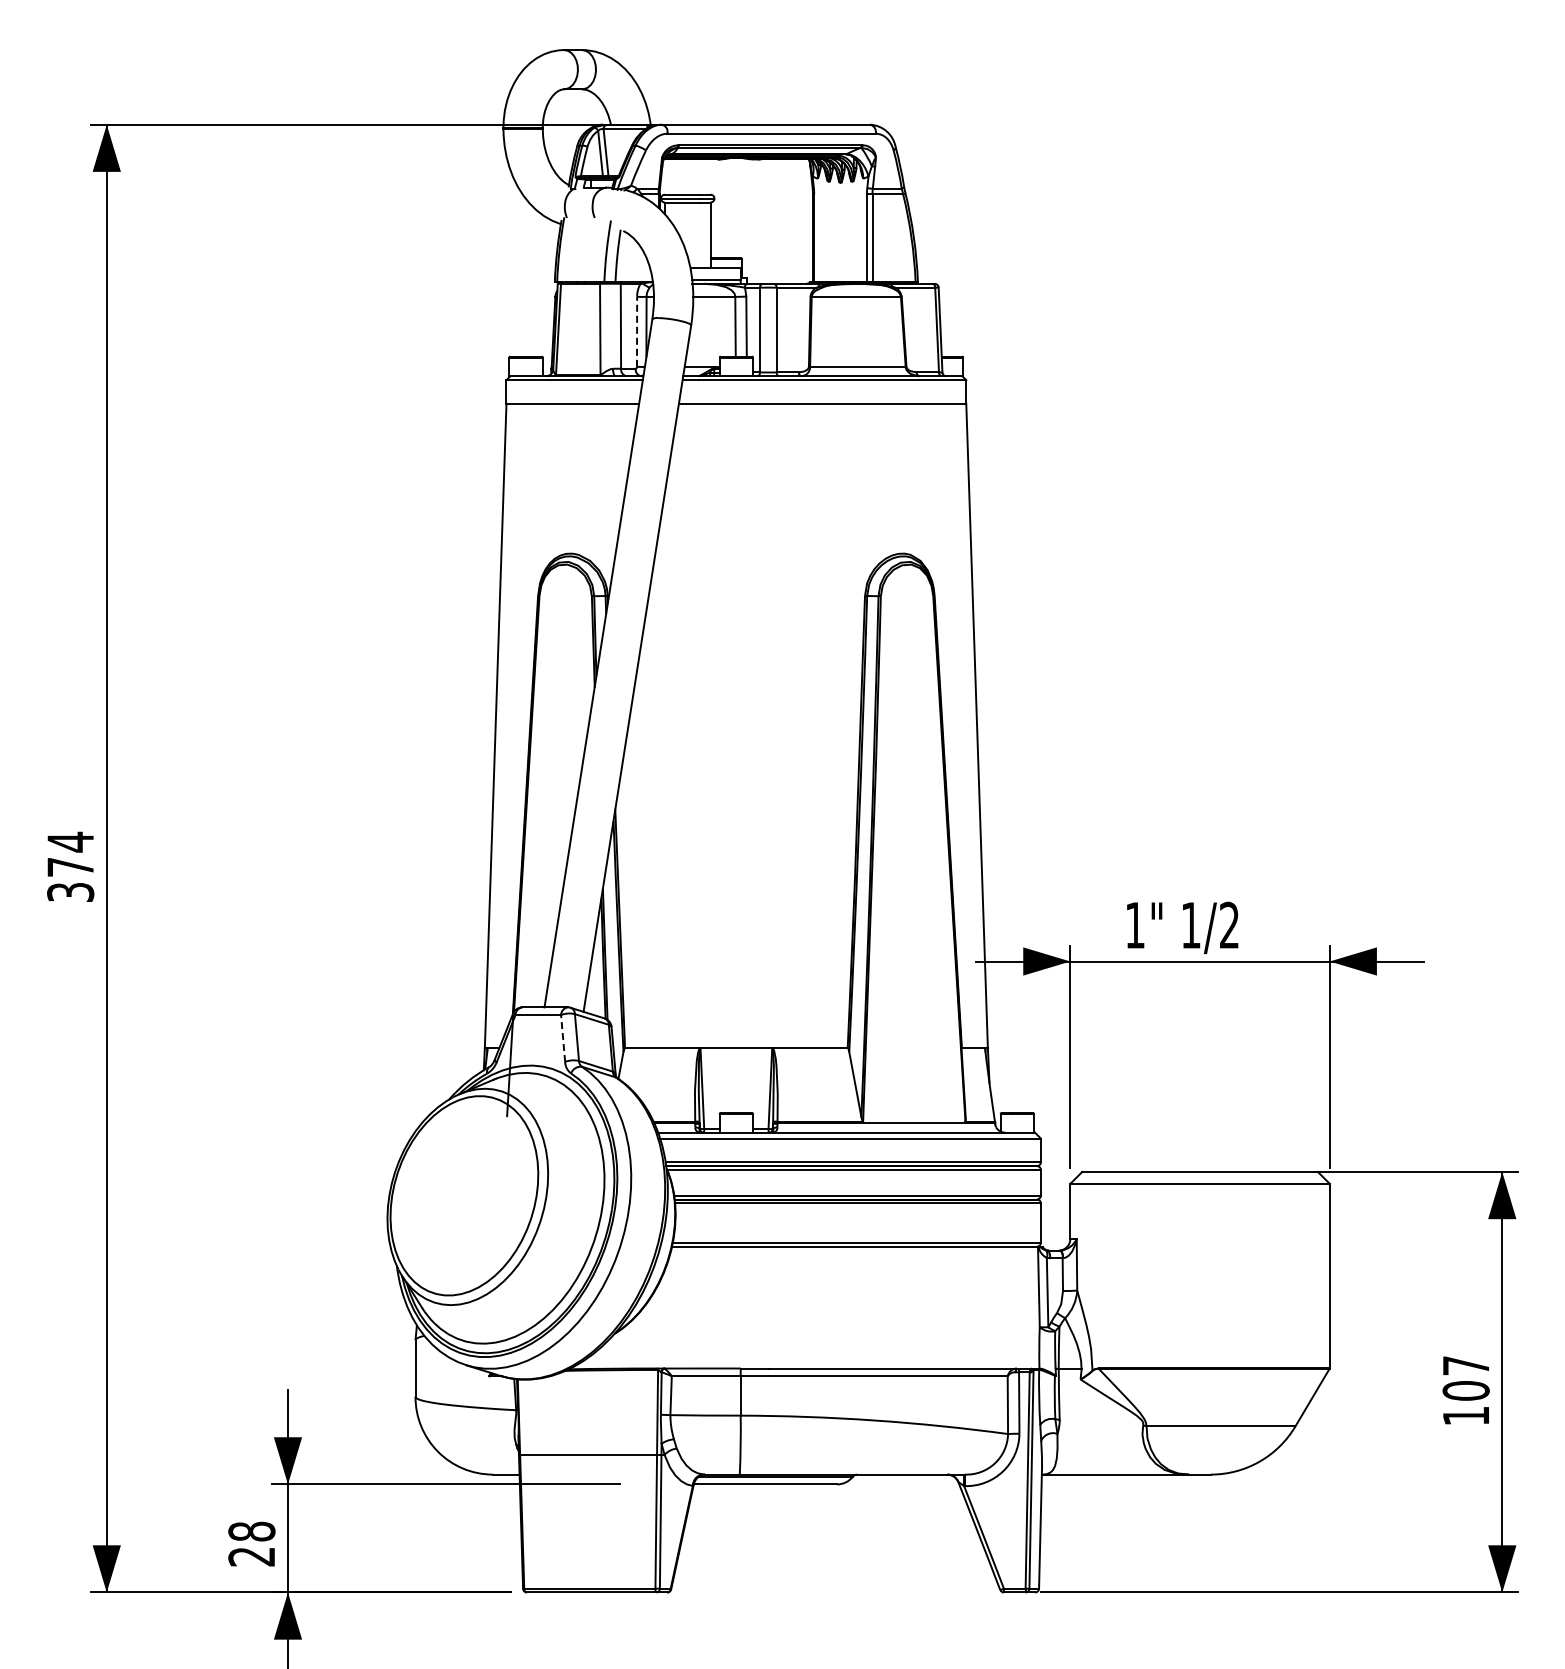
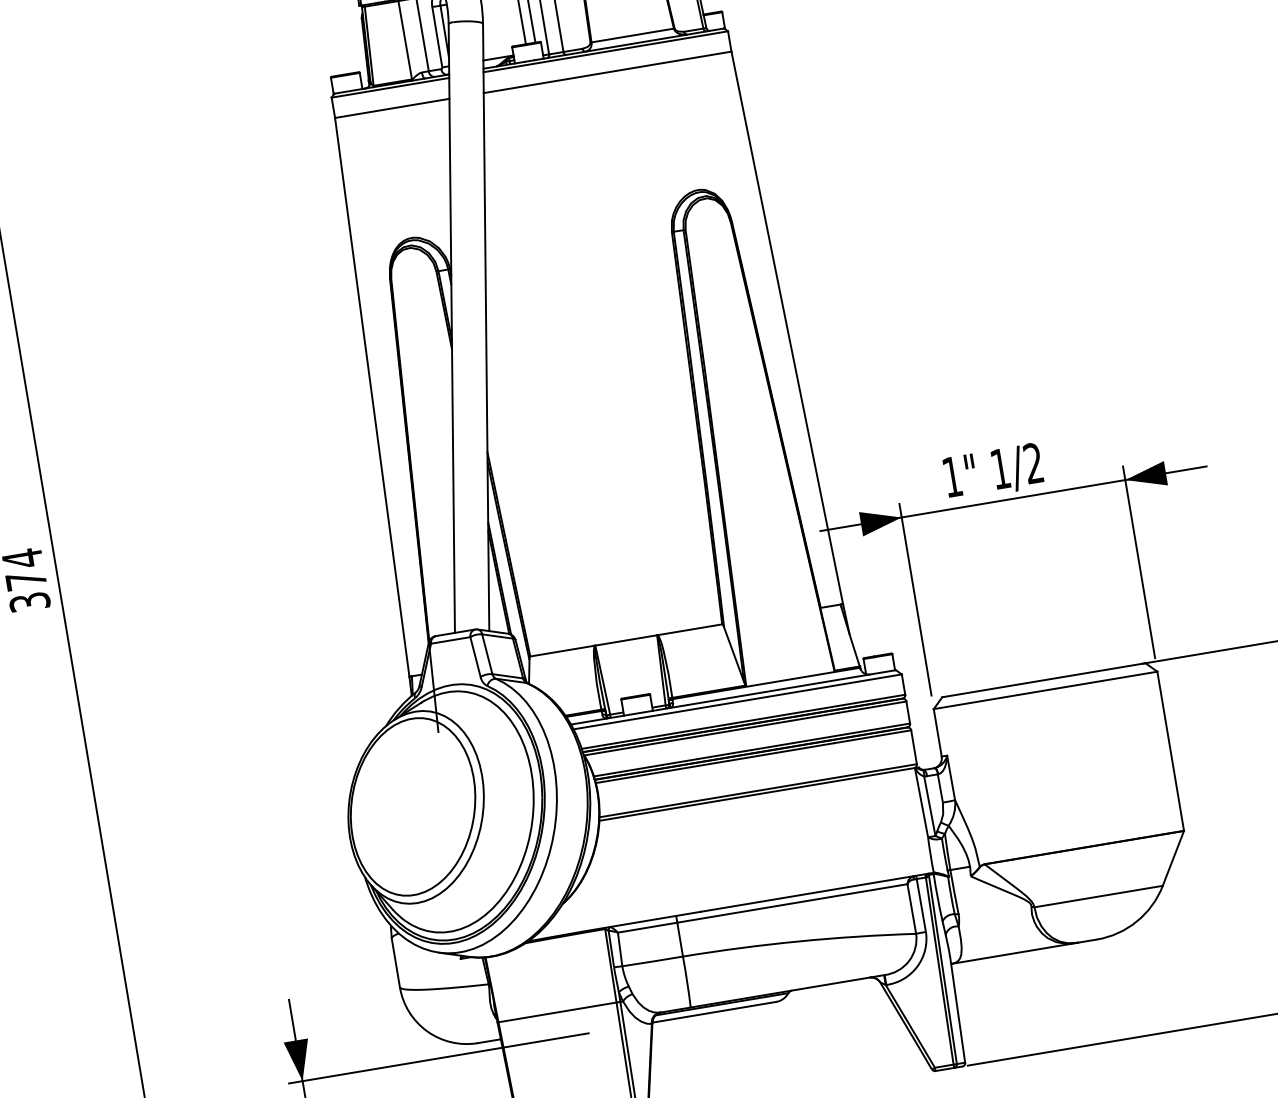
line: (637, 331) -> (437, 36), dashed -> solid
line: (563, 1038) -> (475, 656), dashed -> solid

